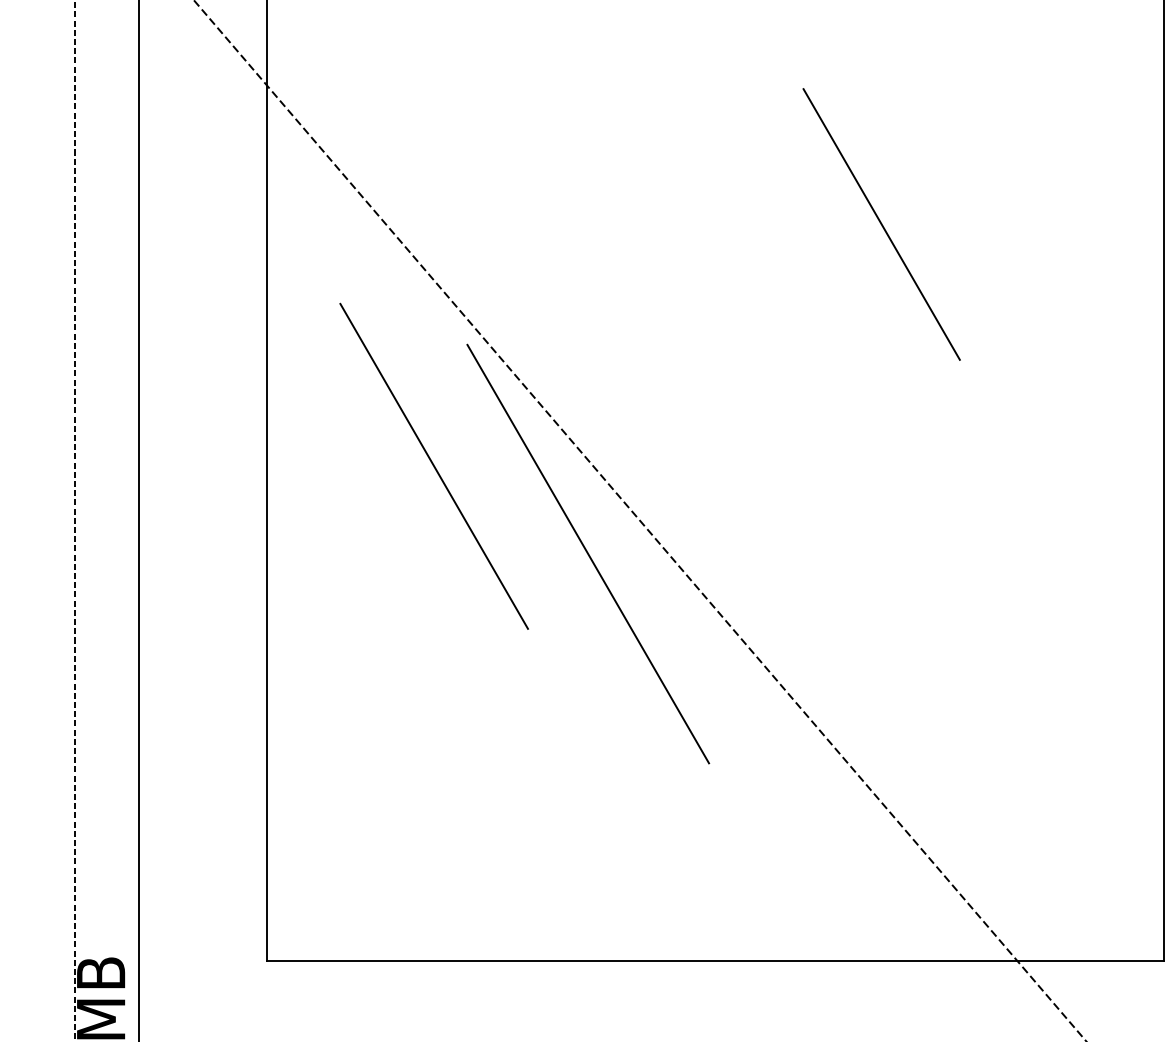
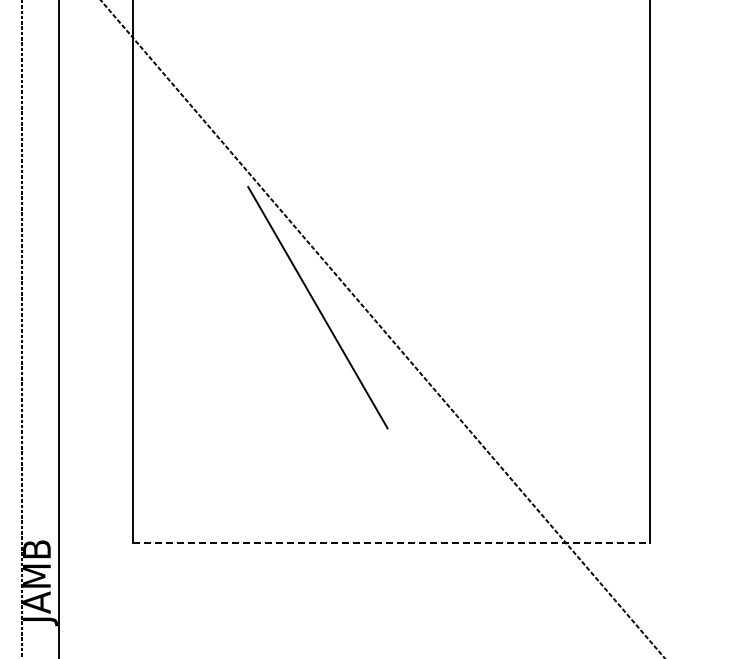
line: (882, 224) -> (487, 117), removed
line: (433, 465) -> (228, 256), removed
line: (715, 961) -> (391, 542), solid -> dashed

